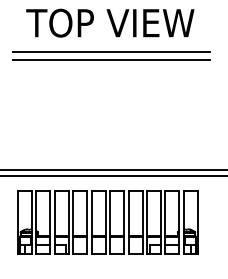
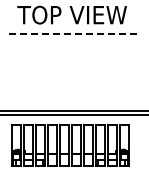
line: (112, 51) -> (73, 33), solid -> dashed
line: (110, 60) -> (72, 39), removed

